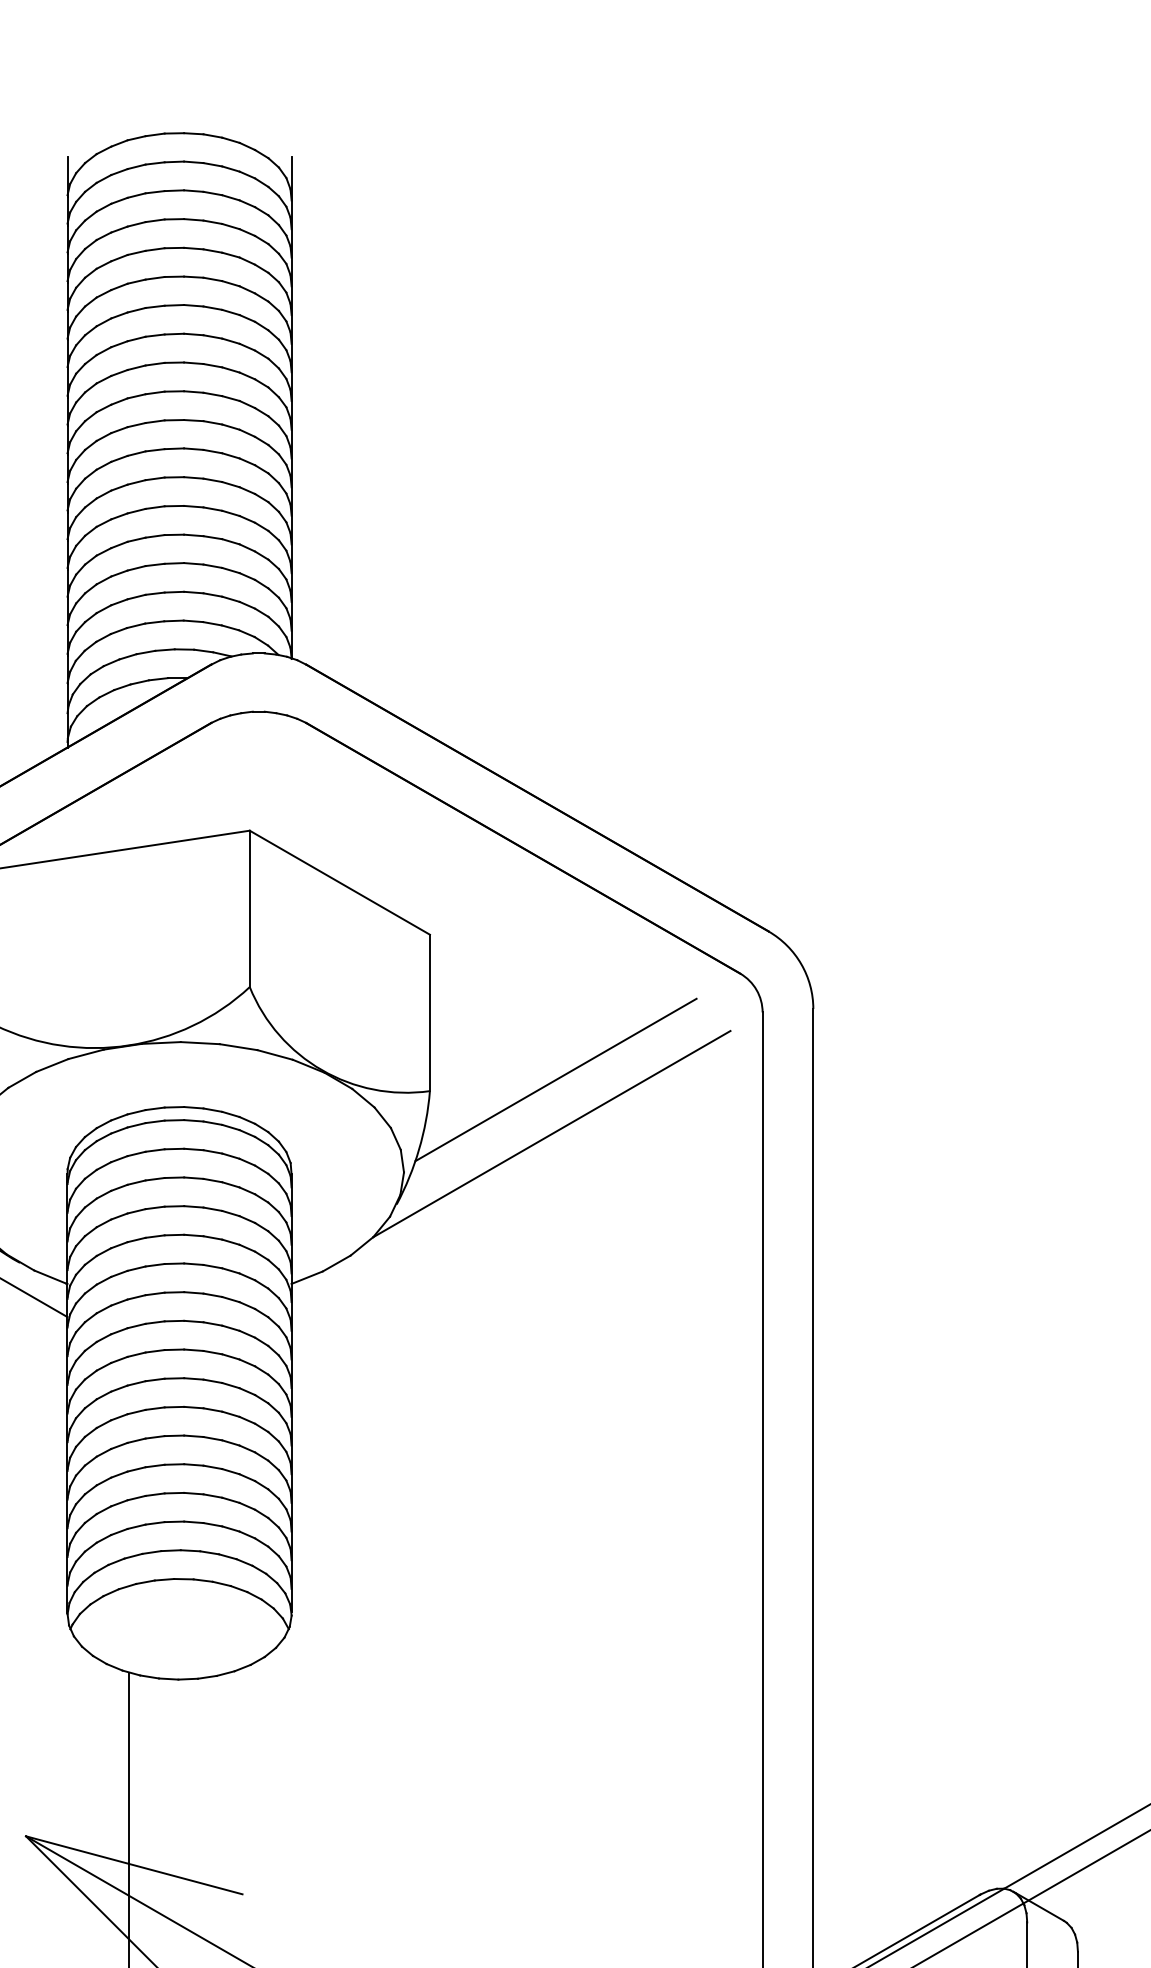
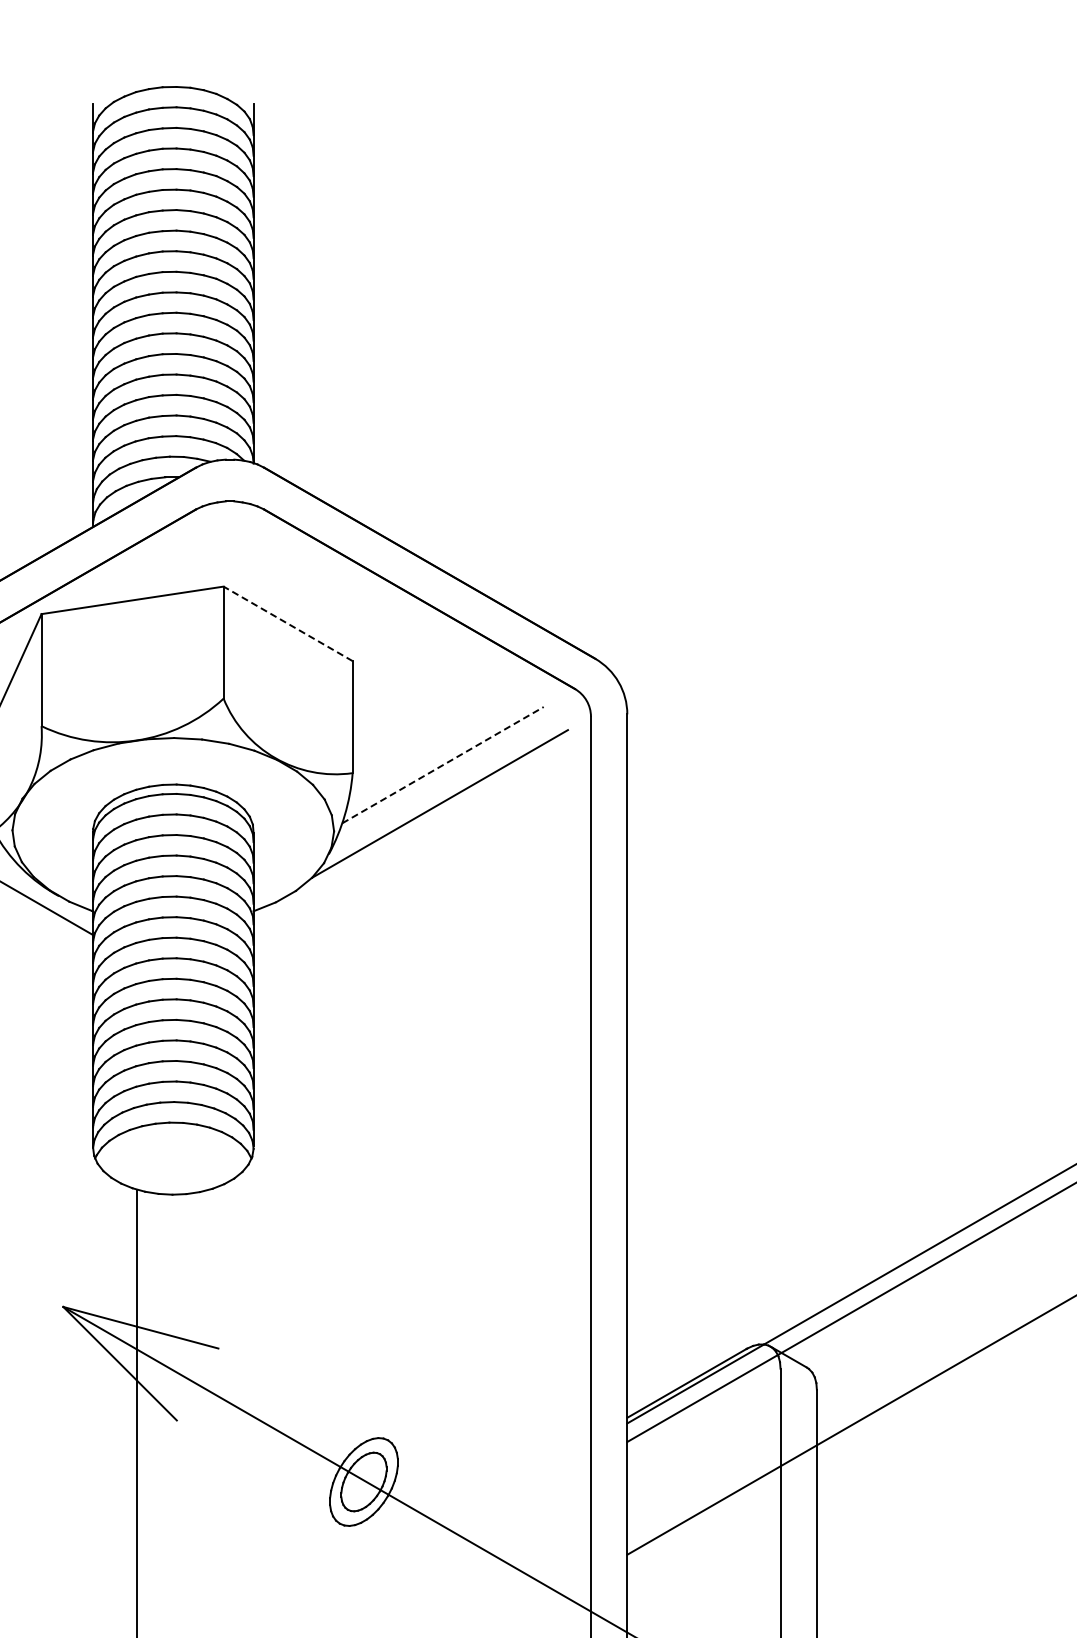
line: (340, 882) -> (288, 623), solid -> dashed
line: (556, 1079) -> (443, 764), solid -> dashed

